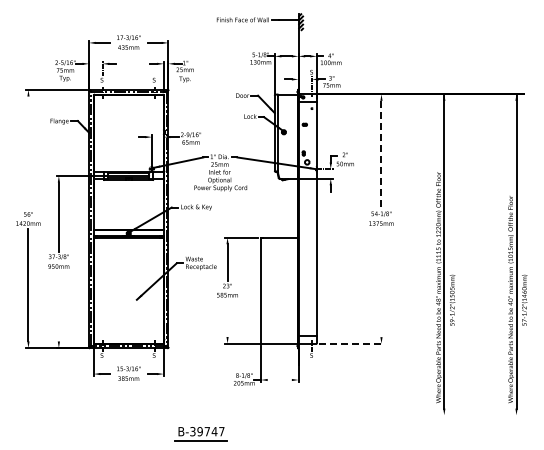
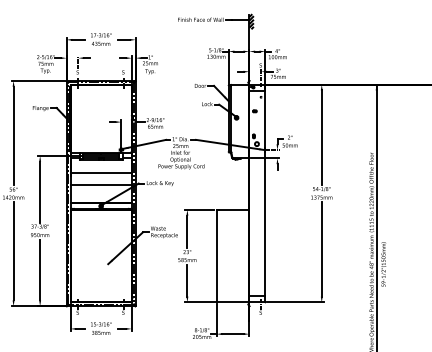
line: (28, 152) -> (13, 135), added
line: (381, 155) -> (321, 138), dashed -> solid
line: (128, 195) -> (100, 173), added
line: (128, 209) -> (100, 185), added
line: (381, 282) -> (321, 249), added
line: (58, 306) -> (39, 269), added
line: (227, 318) -> (187, 280), added
line: (351, 343) -> (295, 302), dashed -> solid
line: (279, 380) -> (232, 334), added

